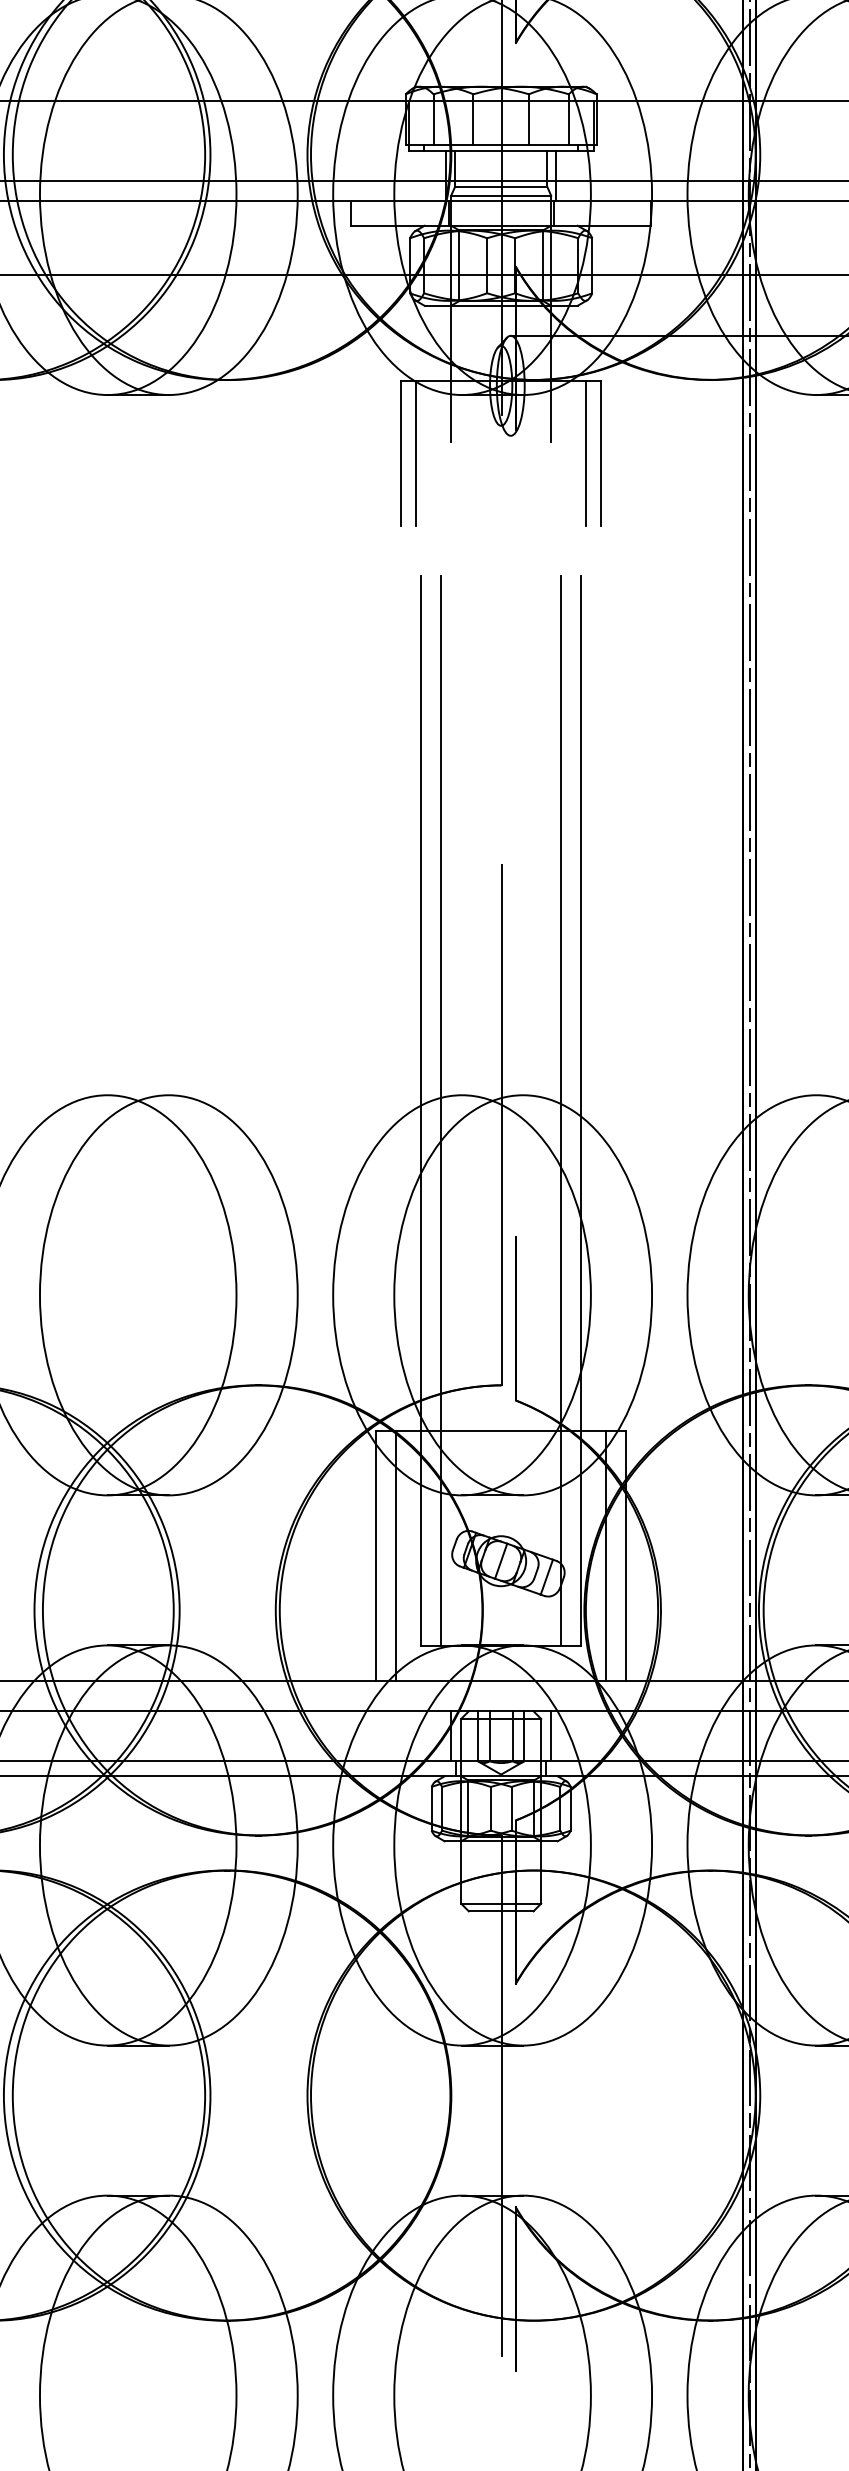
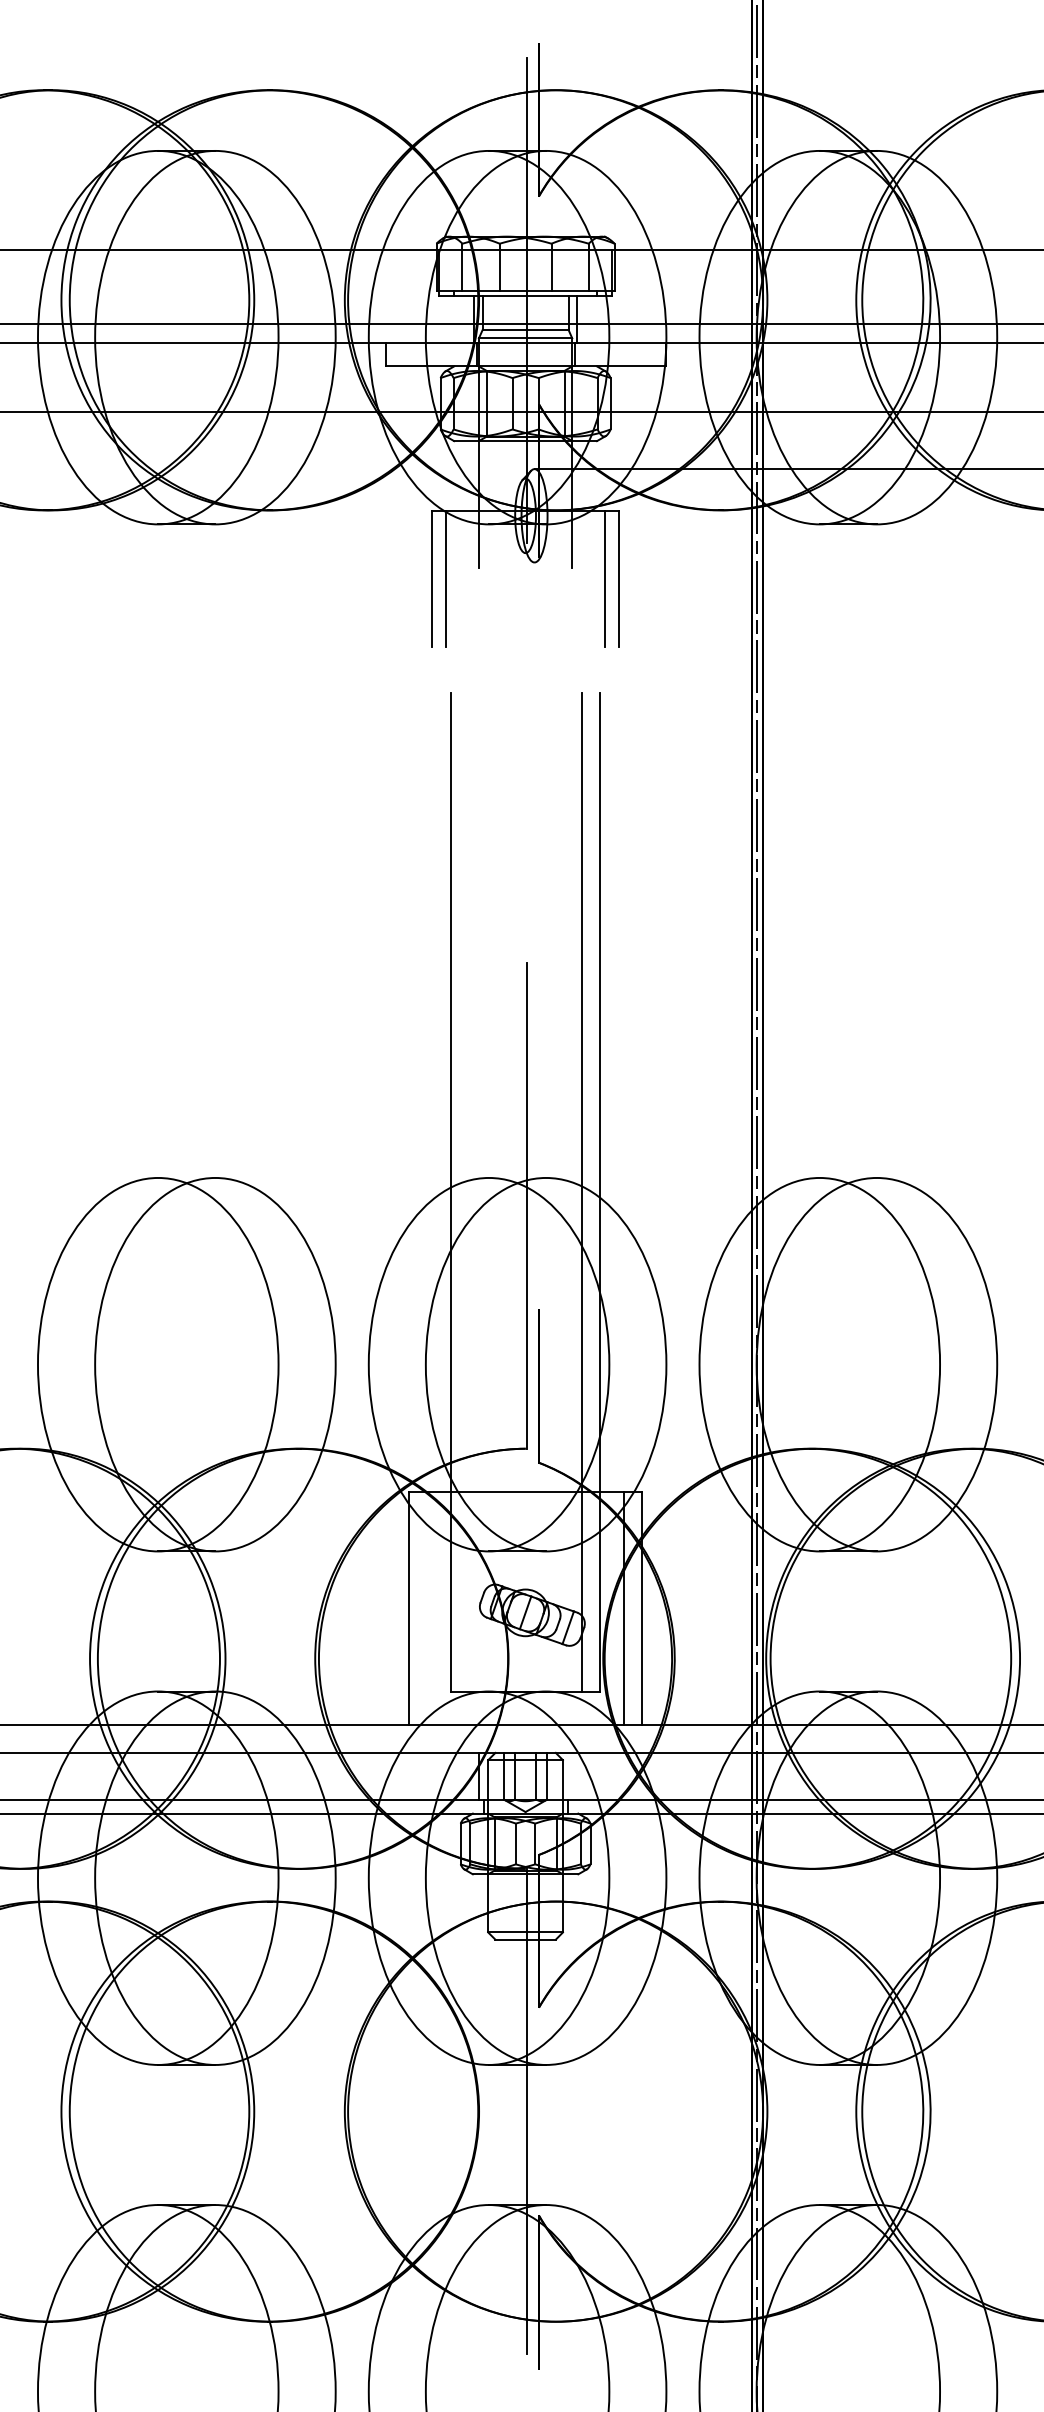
line: (441, 1110) -> (469, 1192), removed
line: (396, 1555) -> (427, 1607), removed
line: (551, 1735) -> (572, 1775), removed

